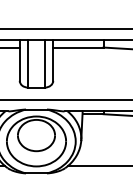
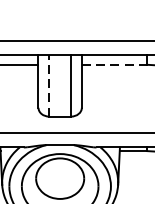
line: (78, 47) -> (114, 64), solid -> dashed
line: (28, 63) -> (49, 85), solid -> dashed

